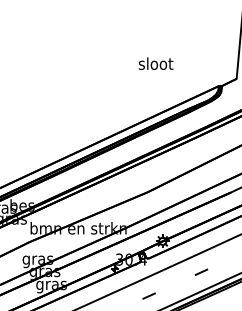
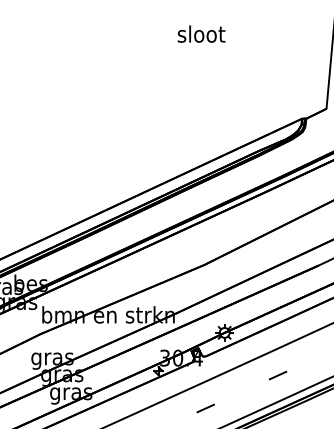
text: (155, 63) -> (200, 33), moved

